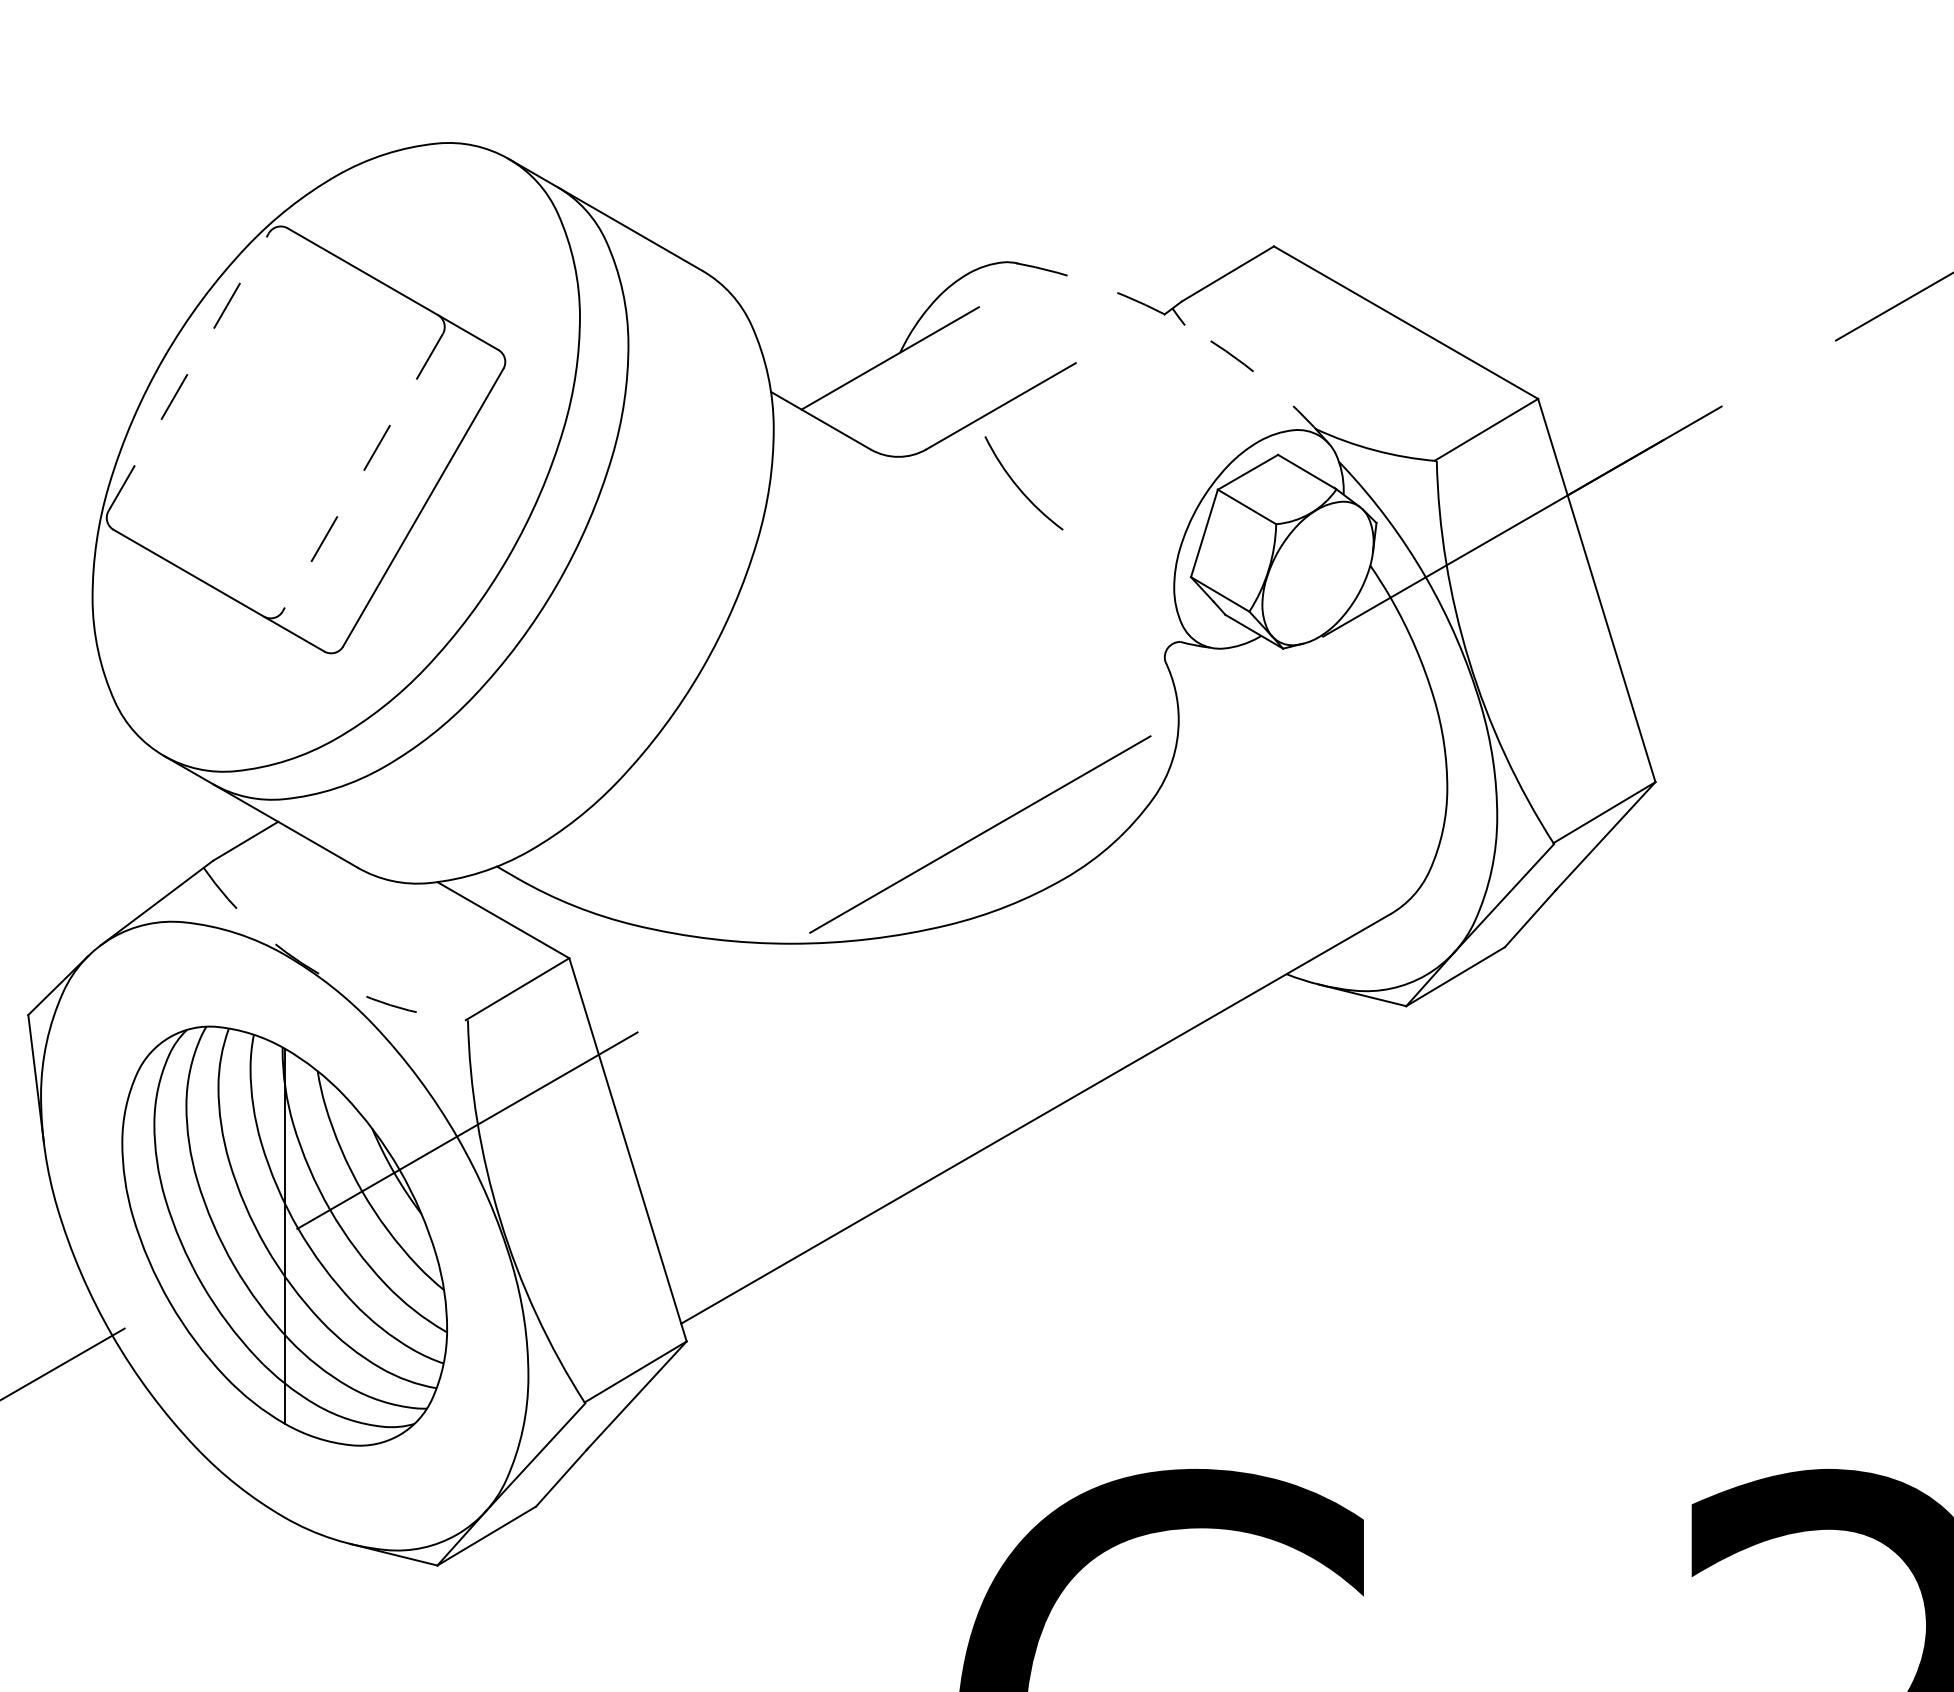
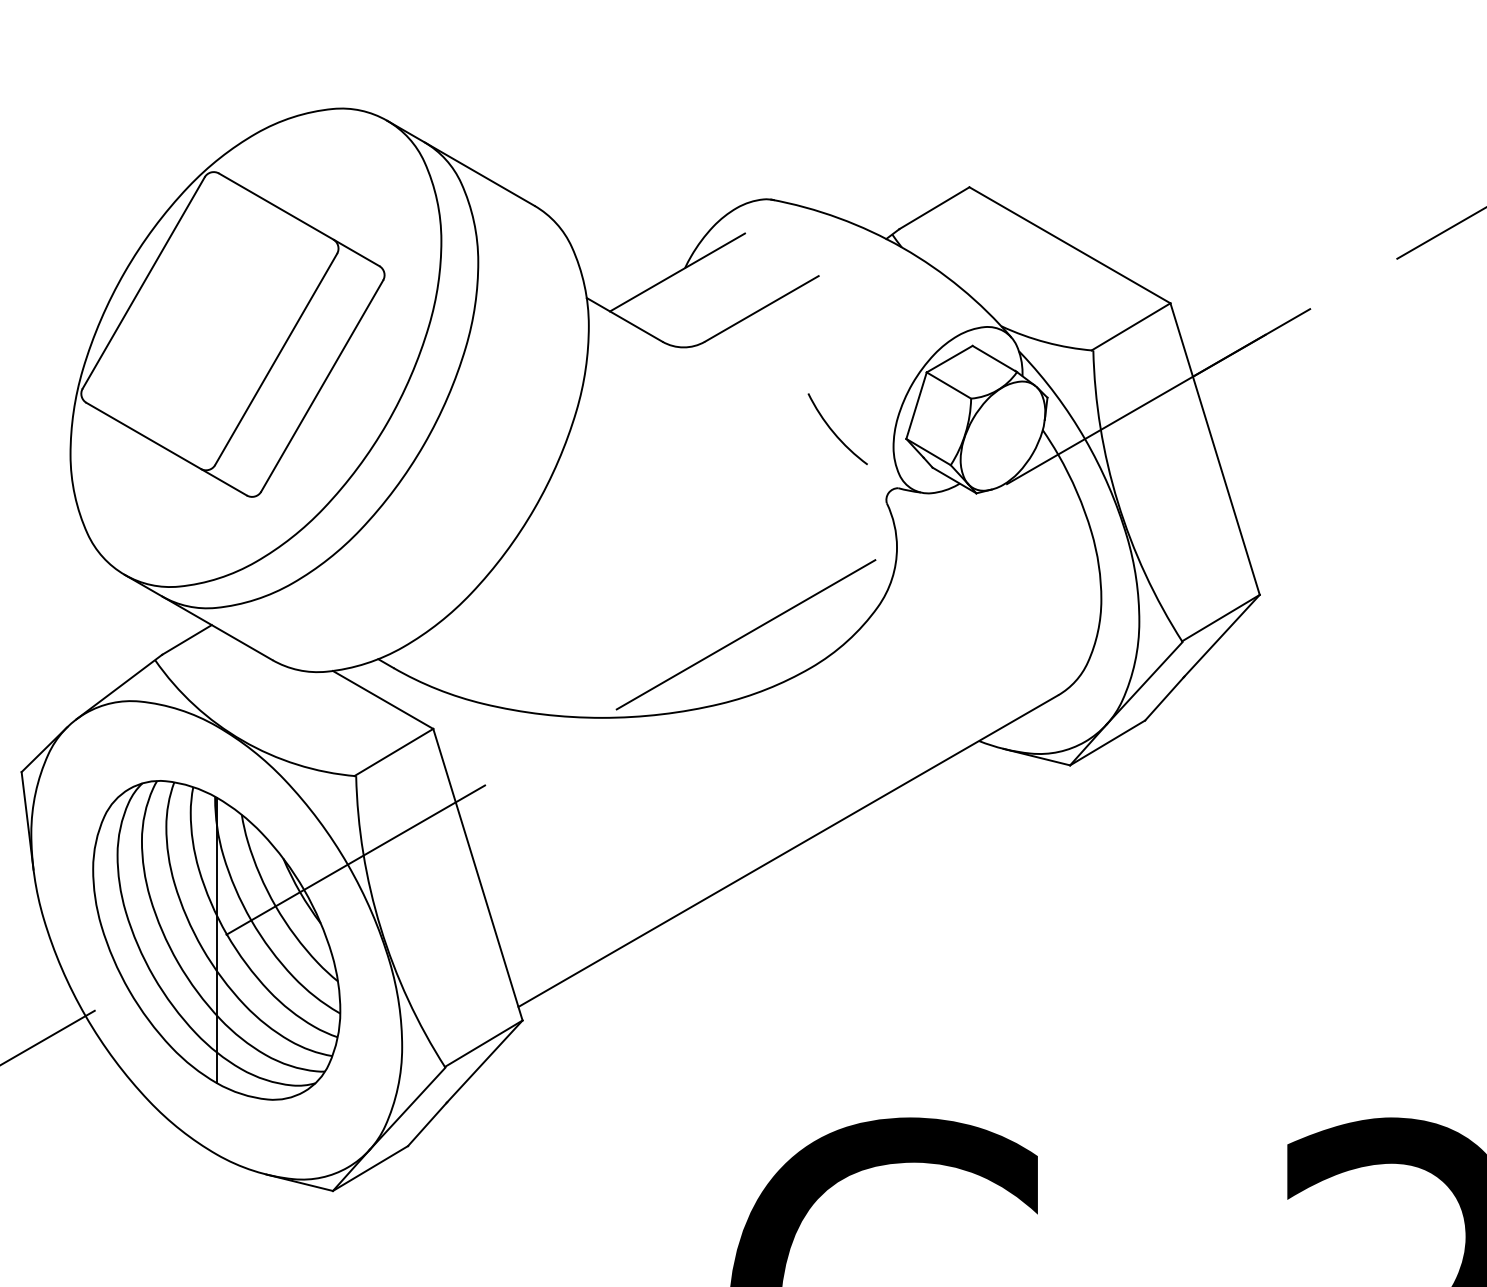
arc: (1186, 326) -> (902, 248), dashed -> solid
line: (188, 371) -> (143, 282), dashed -> solid
line: (362, 473) -> (275, 360), dashed -> solid
arc: (1019, 487) -> (834, 432), moved
arc: (318, 973) -> (242, 740), dashed -> solid

